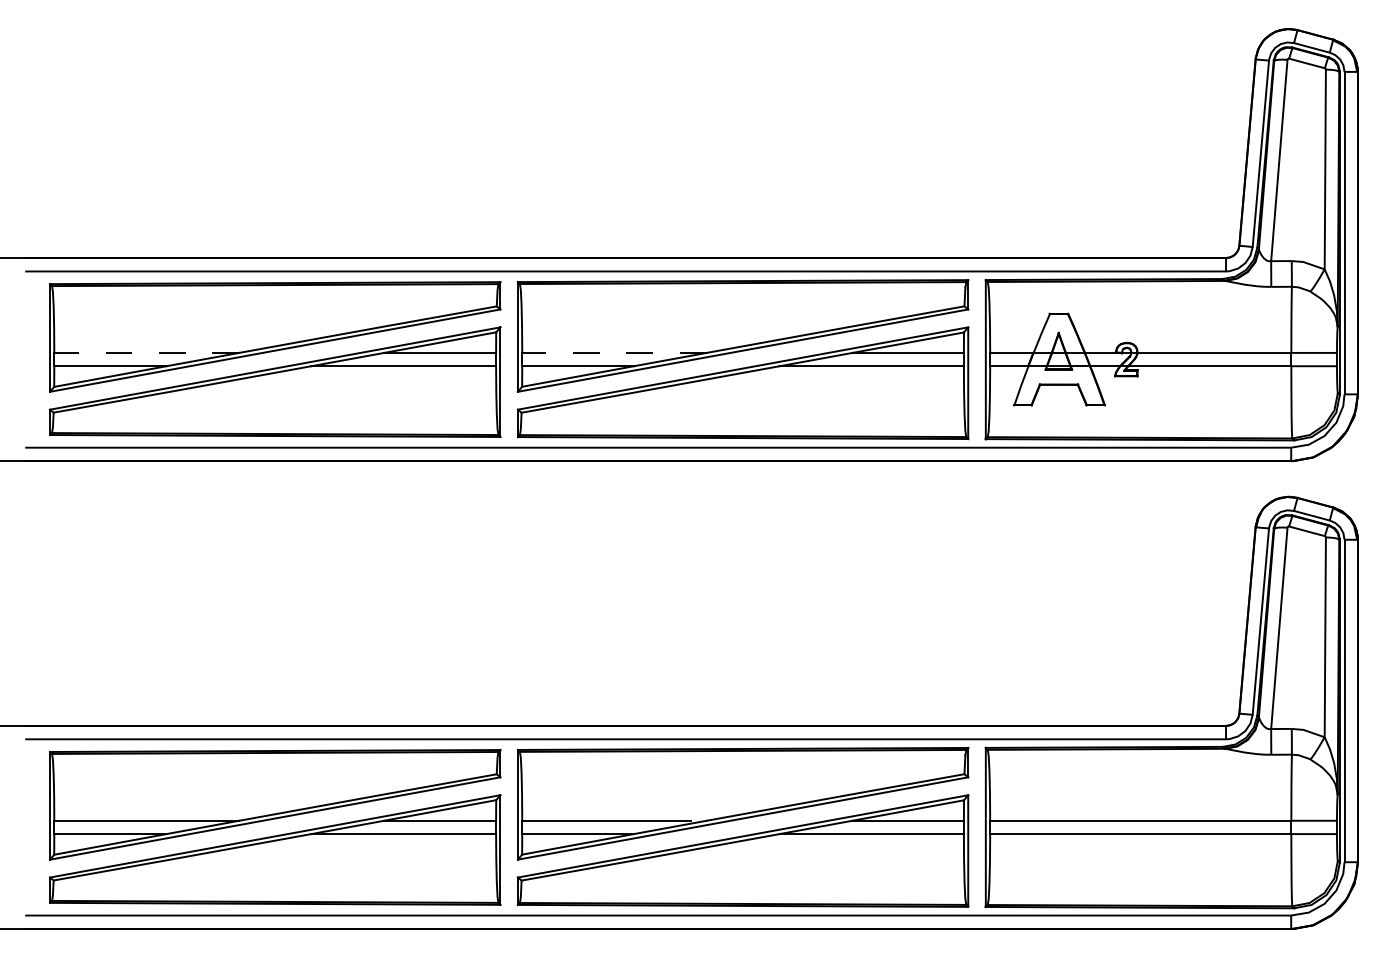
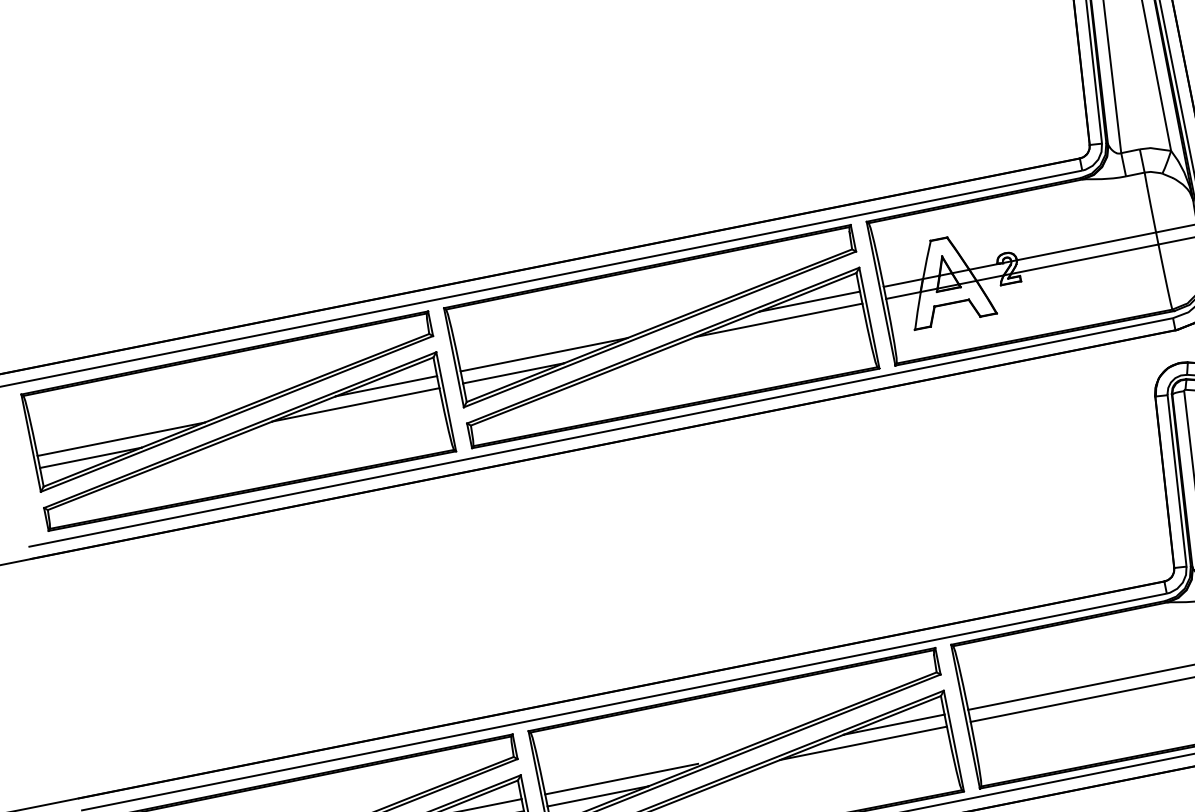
line: (146, 352) -> (120, 438), dashed -> solid
line: (613, 352) -> (543, 354), dashed -> solid

